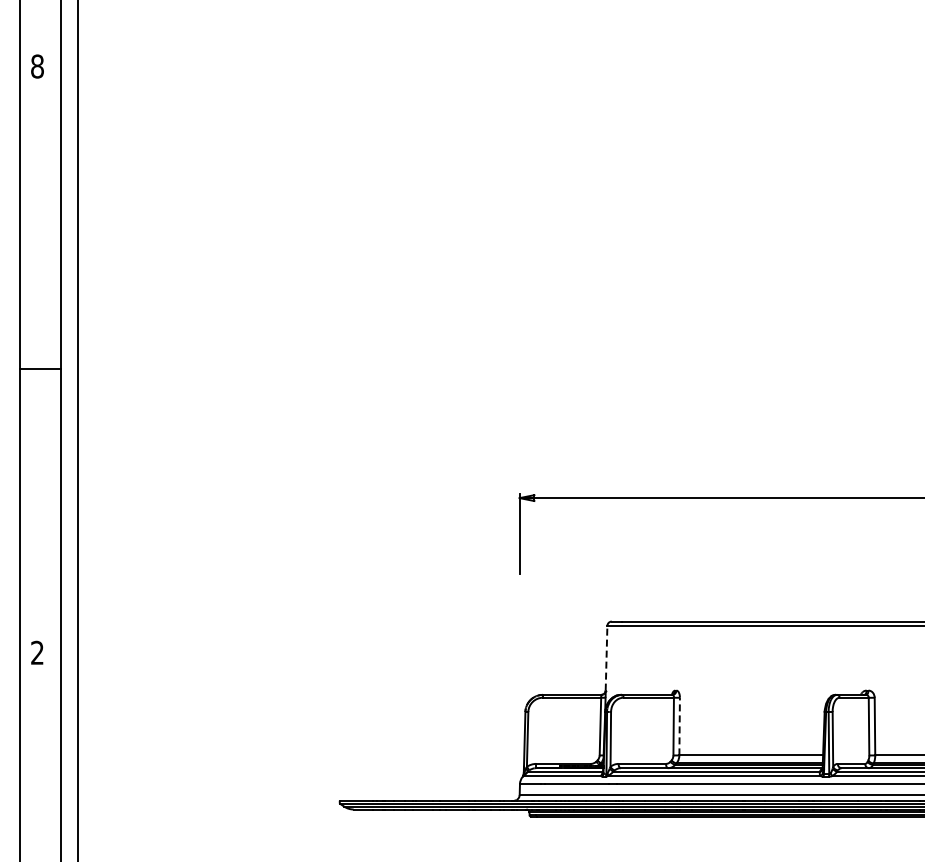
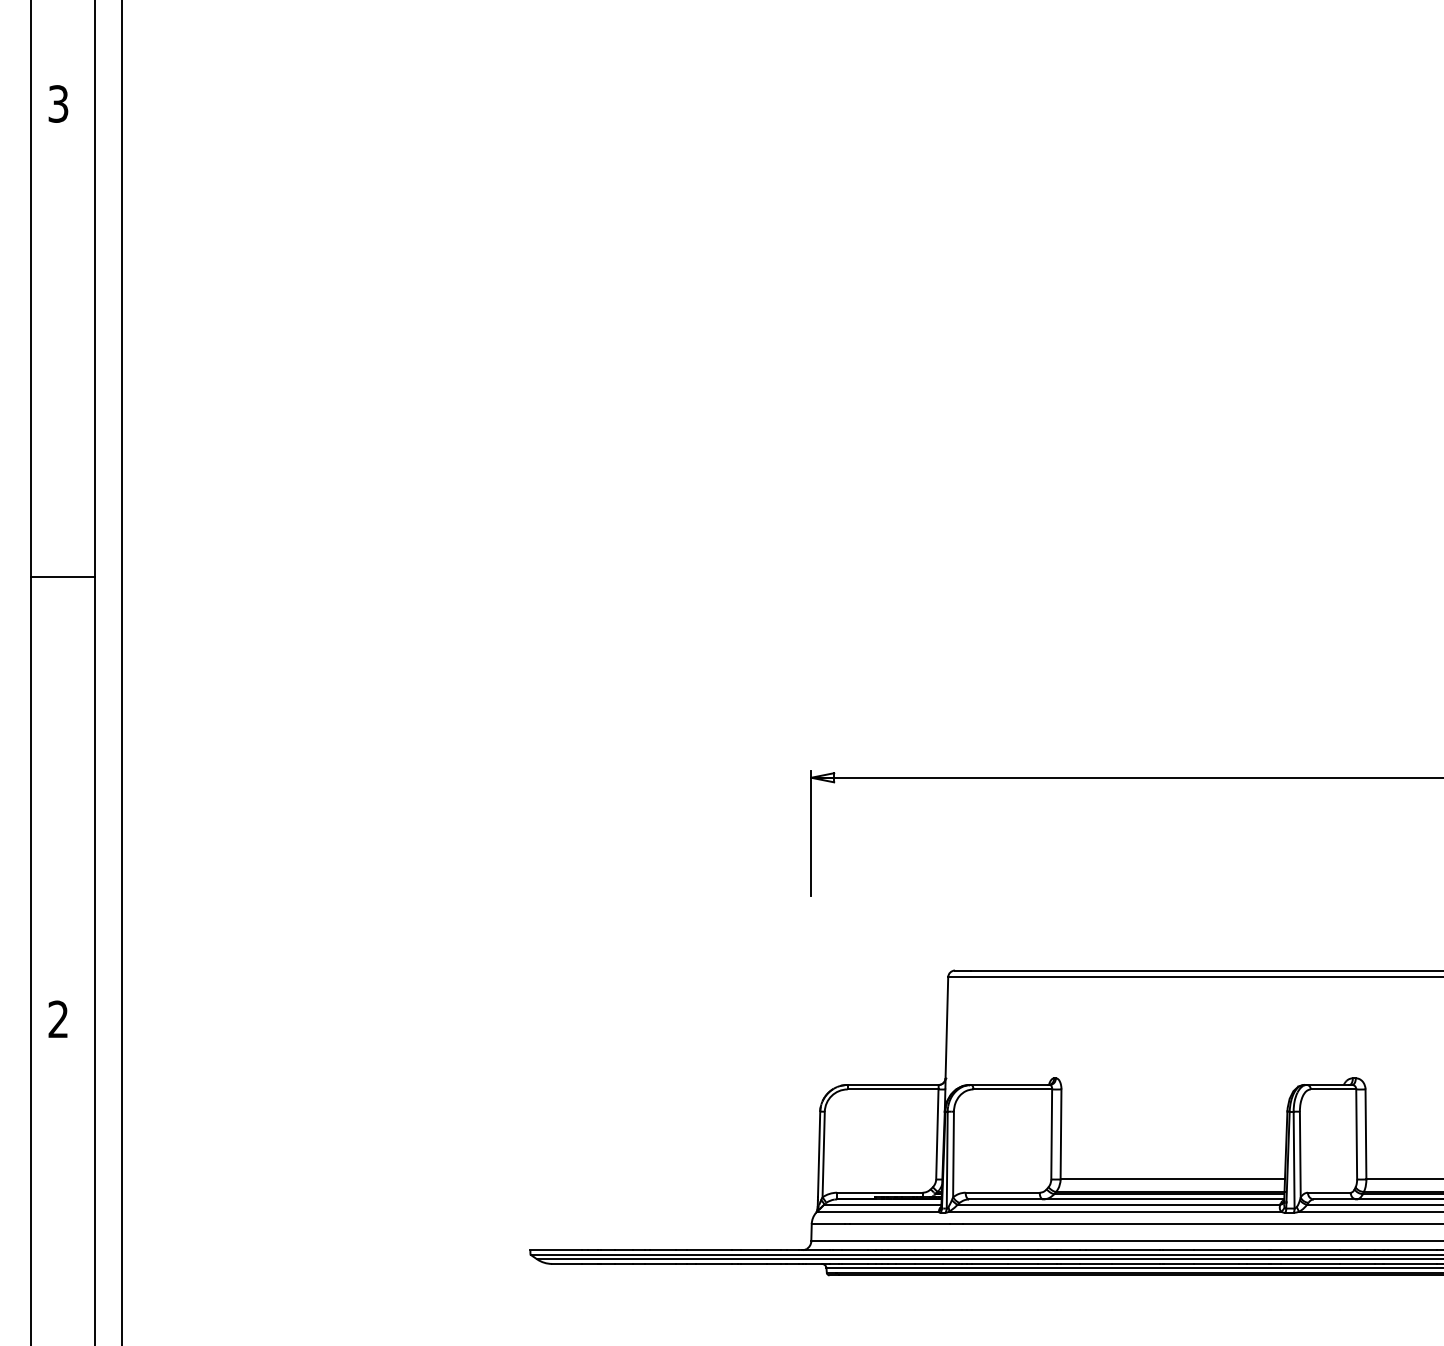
text: (37, 66) -> (58, 103), 8 -> 3
line: (606, 657) -> (946, 1026), dashed -> solid
line: (679, 726) -> (1060, 1134), dashed -> solid

